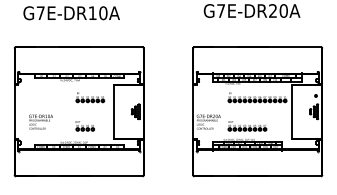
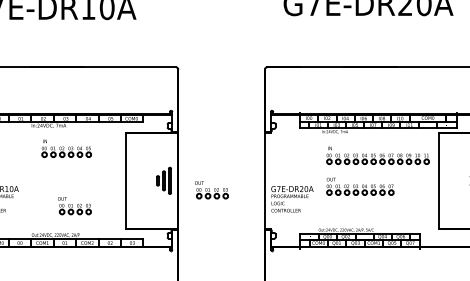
part: (90, 97) -> (66, 148), moved
part: (162, 117) -> (211, 190), added
part: (247, 126) -> (360, 187), moved

